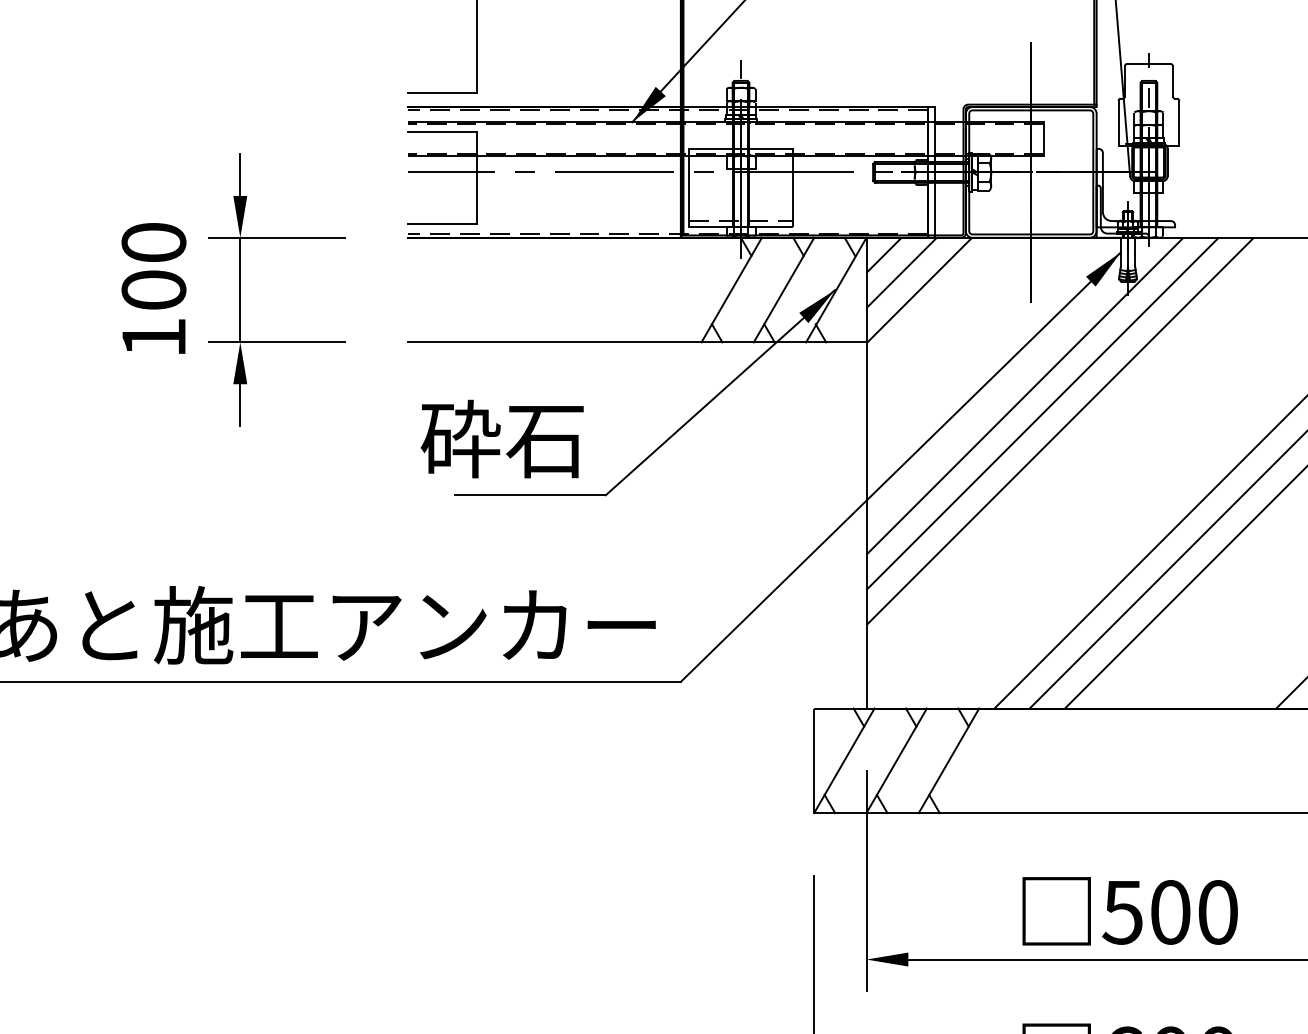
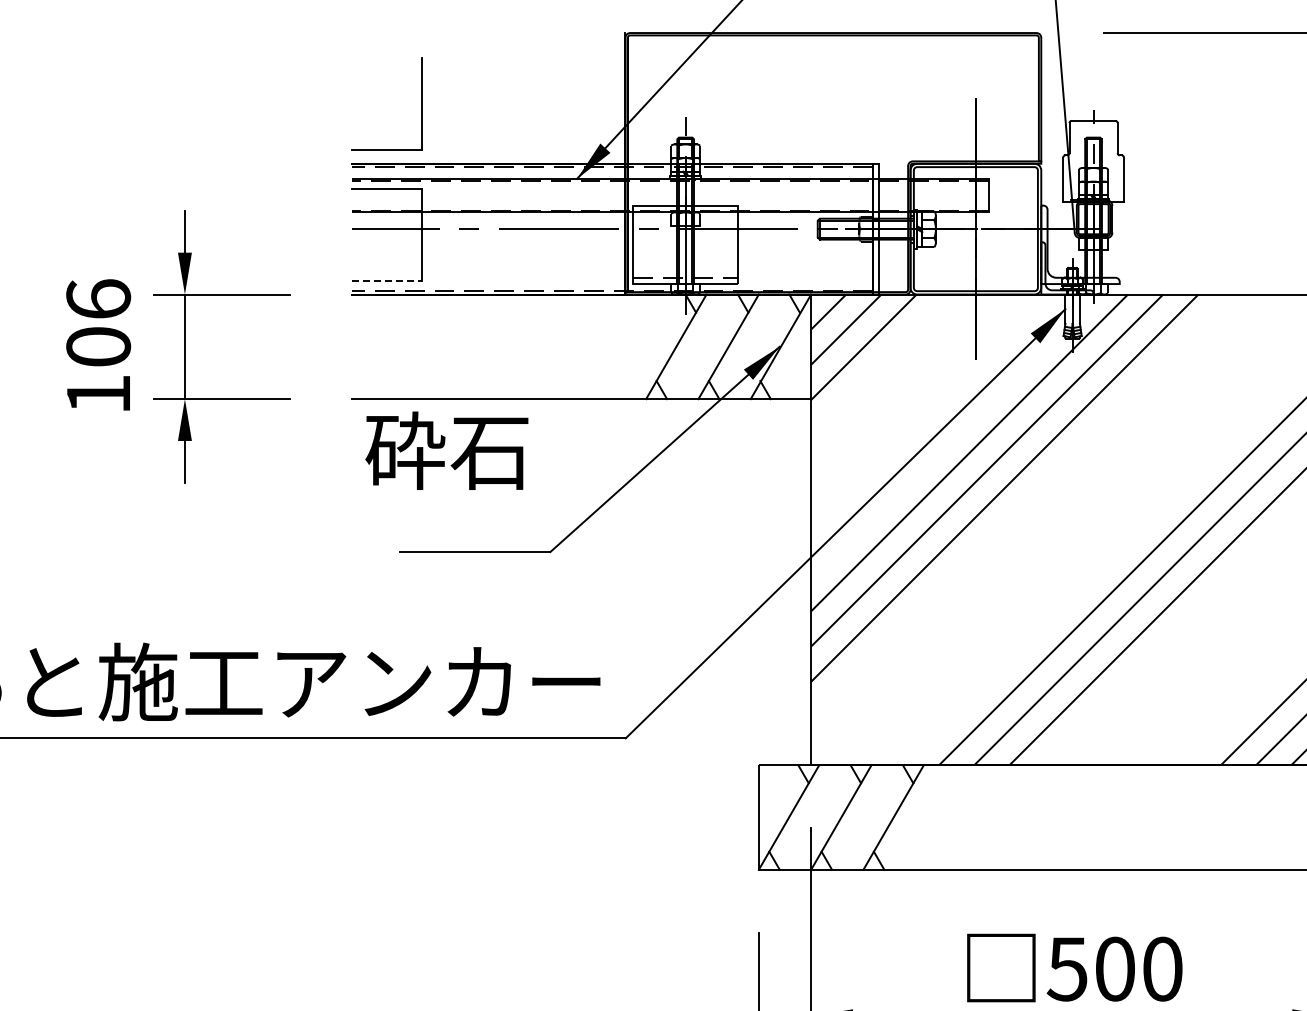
line: (442, 224) -> (387, 281), solid -> dashed
text: (153, 241) -> (98, 298), 100 -> 106
text: (501, 438) -> (446, 450), moved

